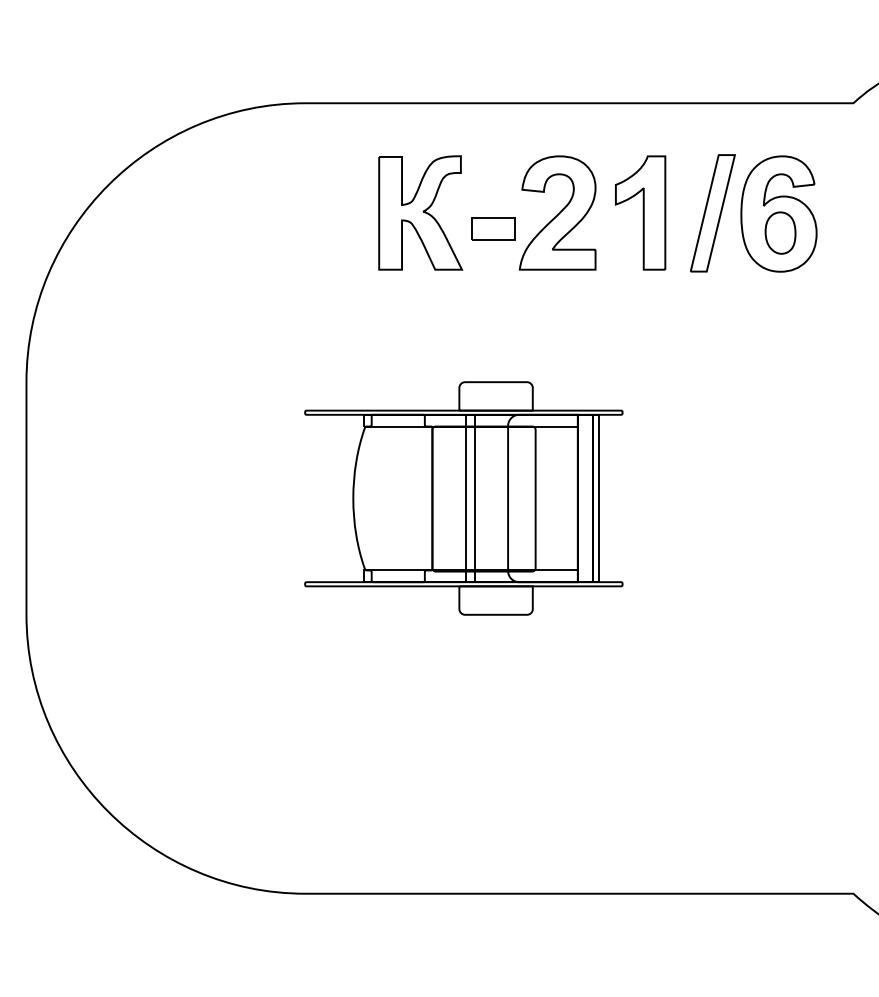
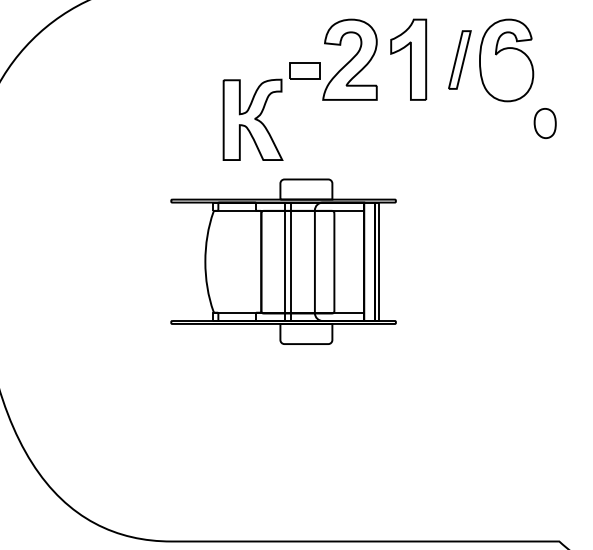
part: (420, 212) -> (252, 119), moved
part: (712, 213) -> (459, 60), size x0.7
part: (780, 232) -> (545, 123), moved

